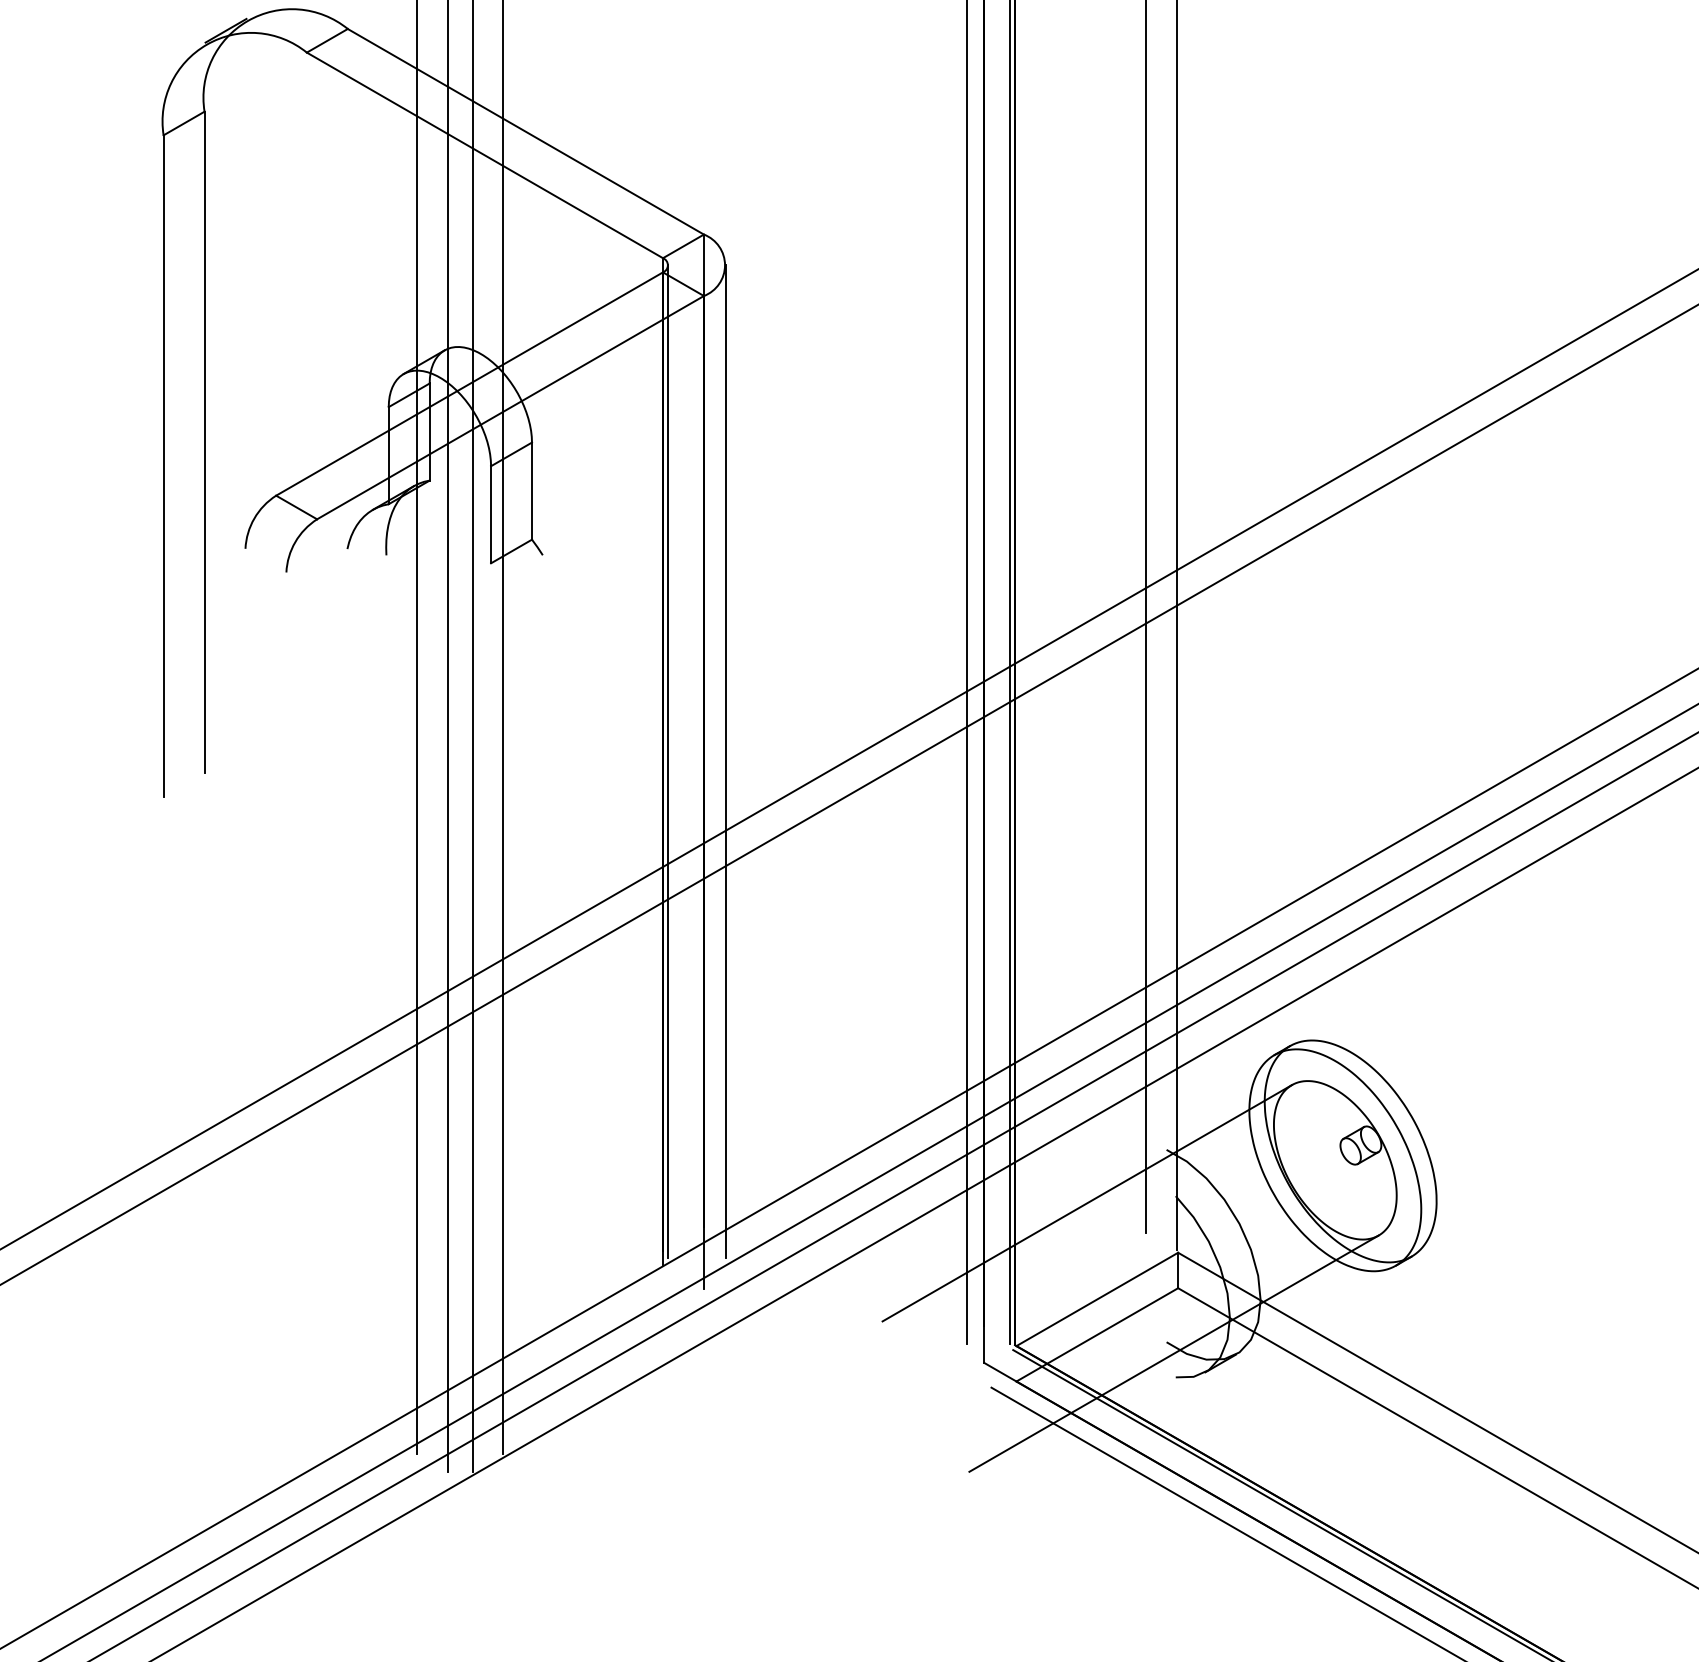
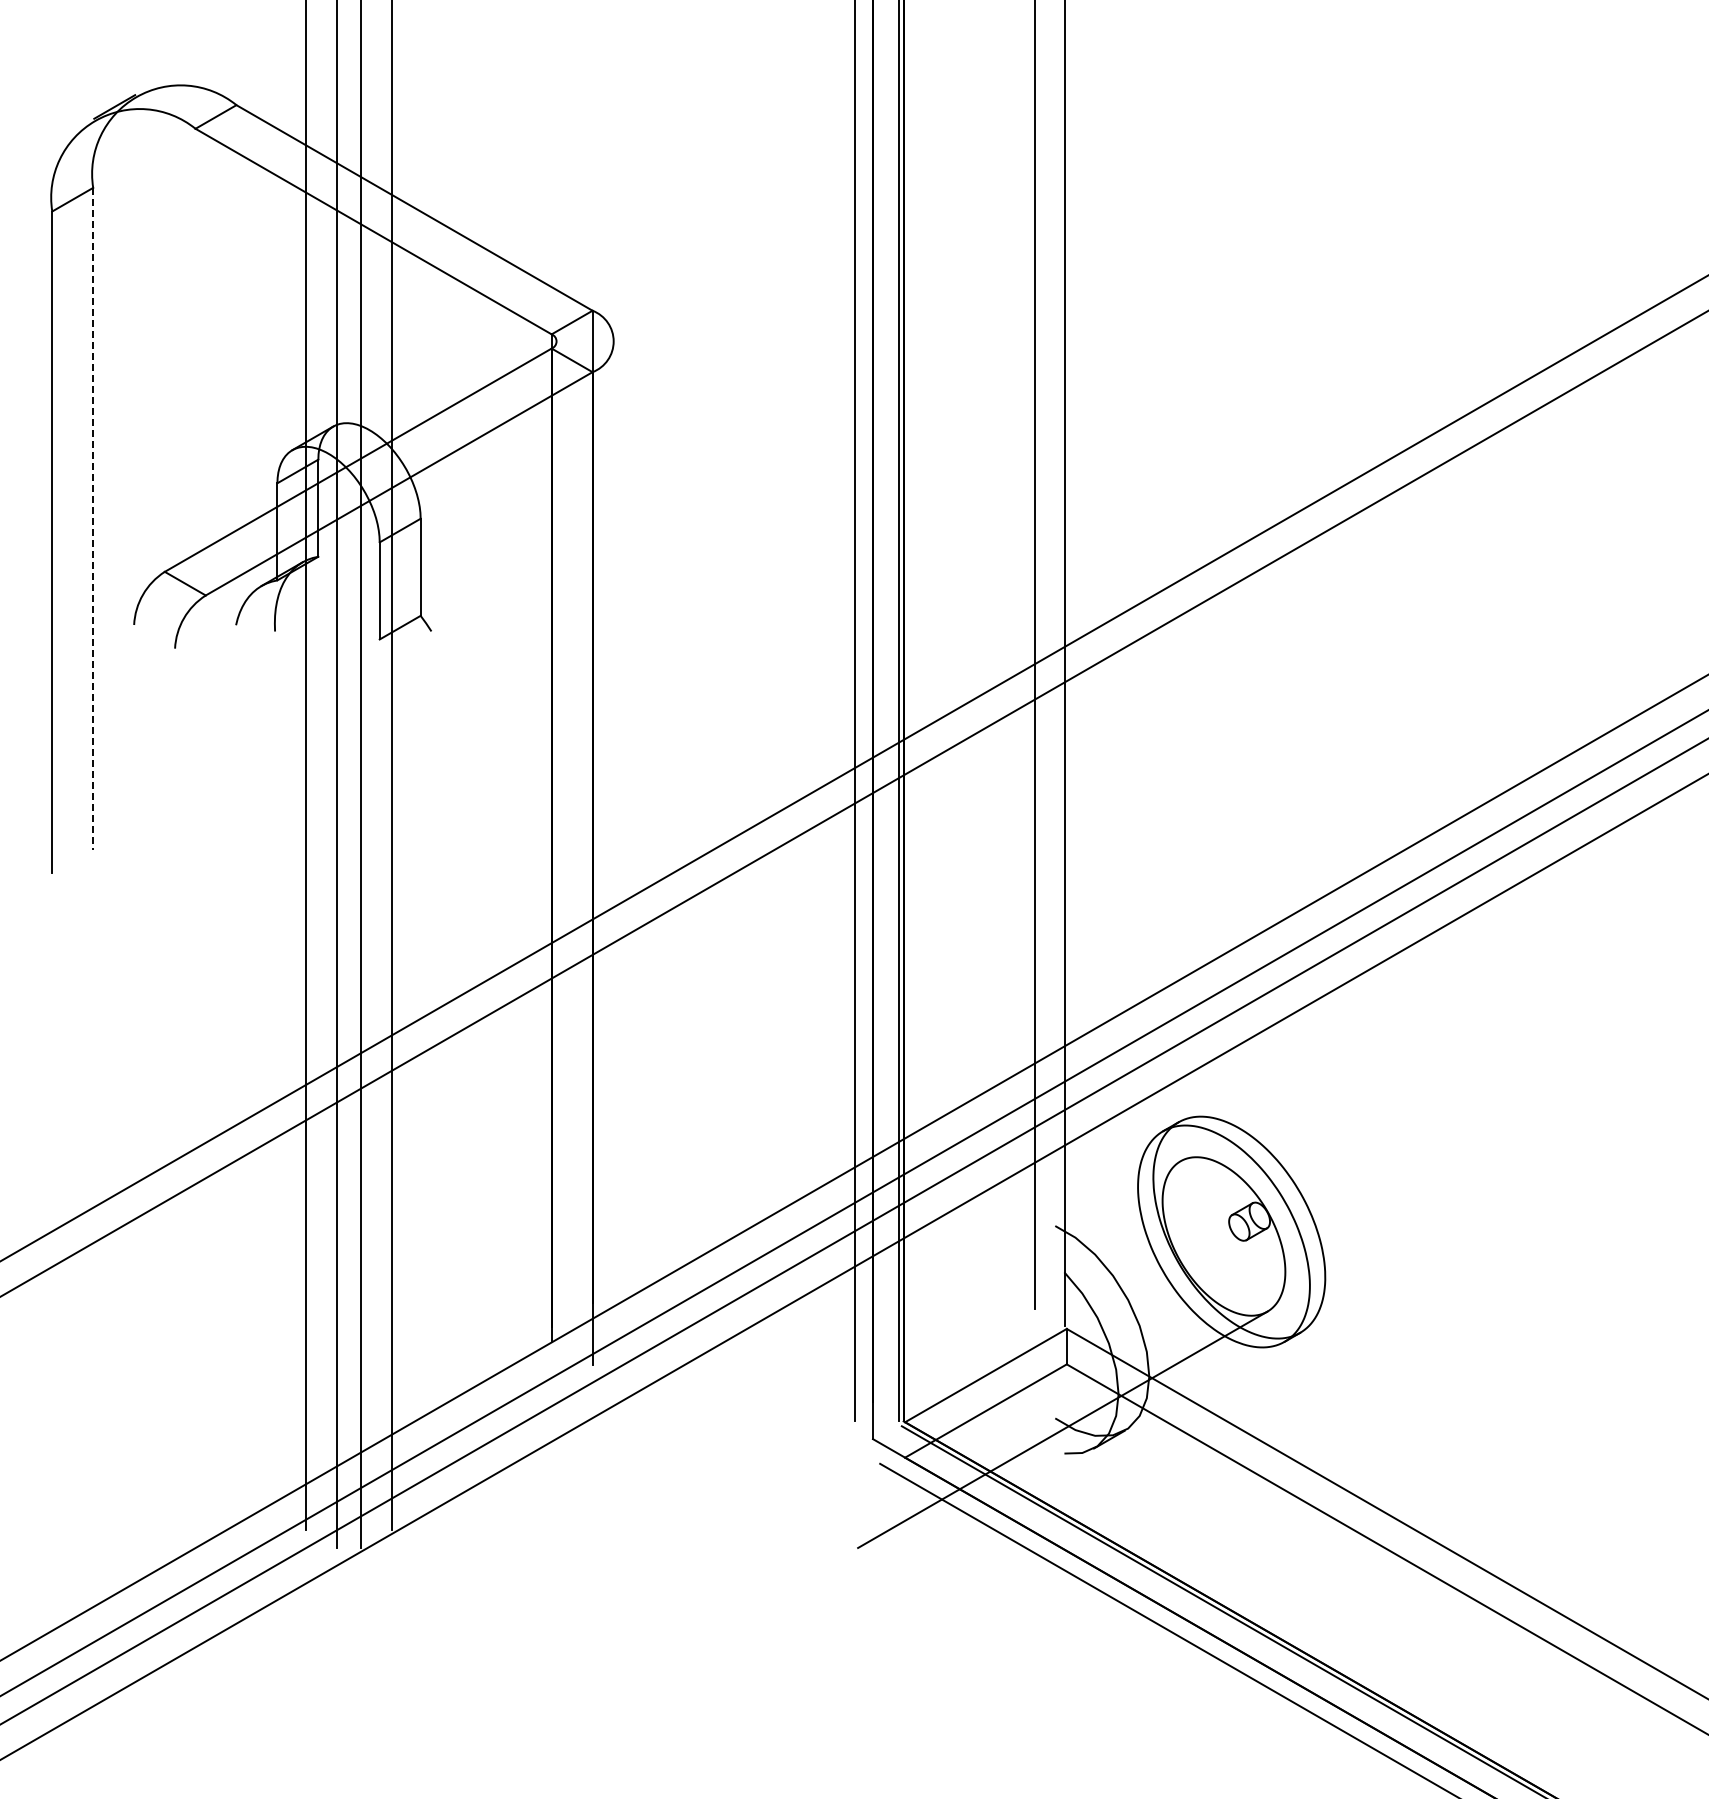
line: (204, 442) -> (93, 518), solid -> dashed
line: (667, 761) -> (556, 837), removed
line: (725, 761) -> (614, 837), removed
line: (1086, 1203) -> (975, 1279), removed

